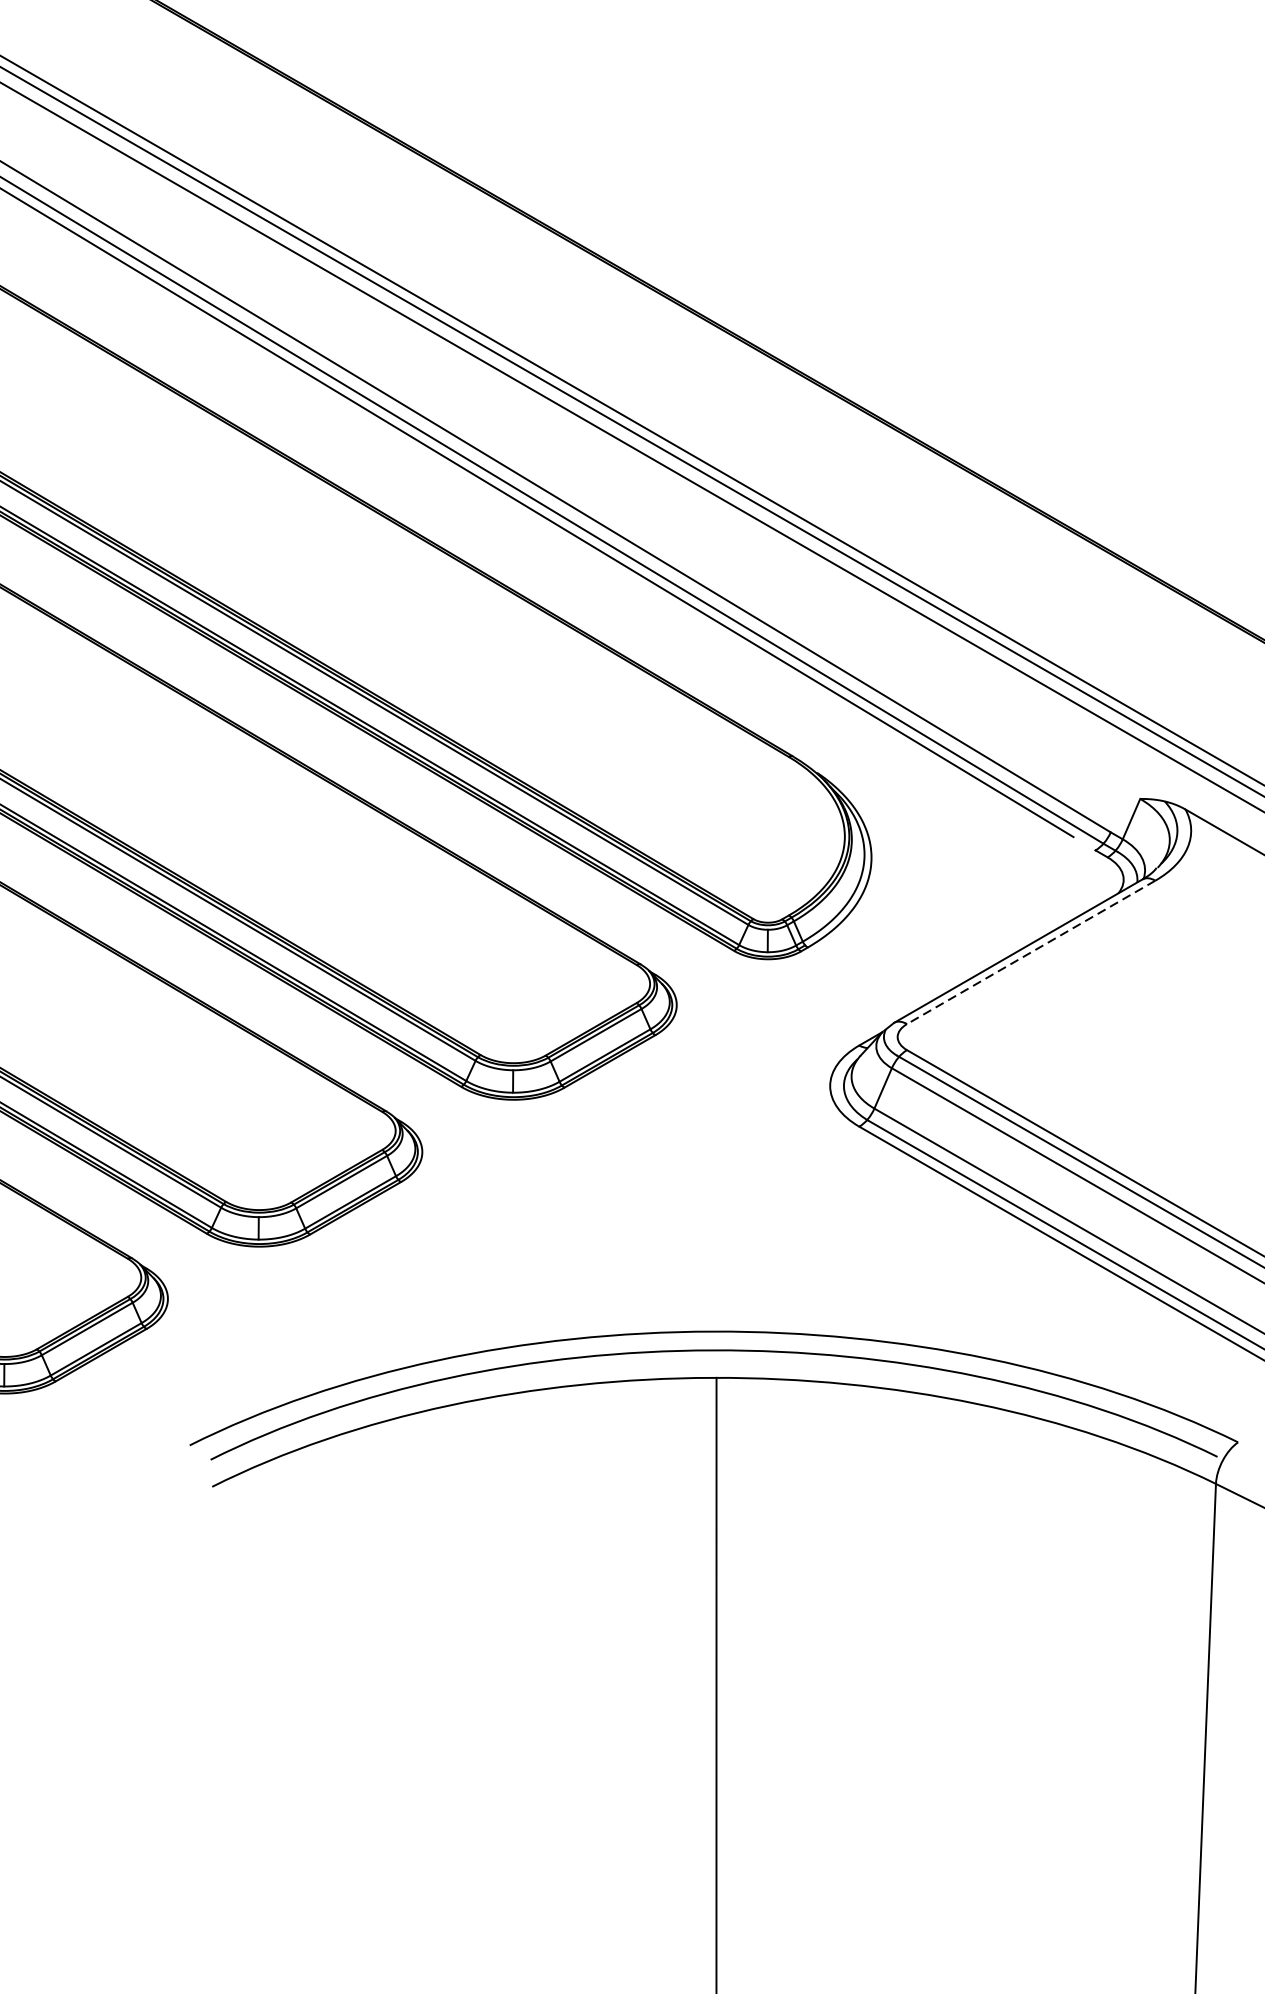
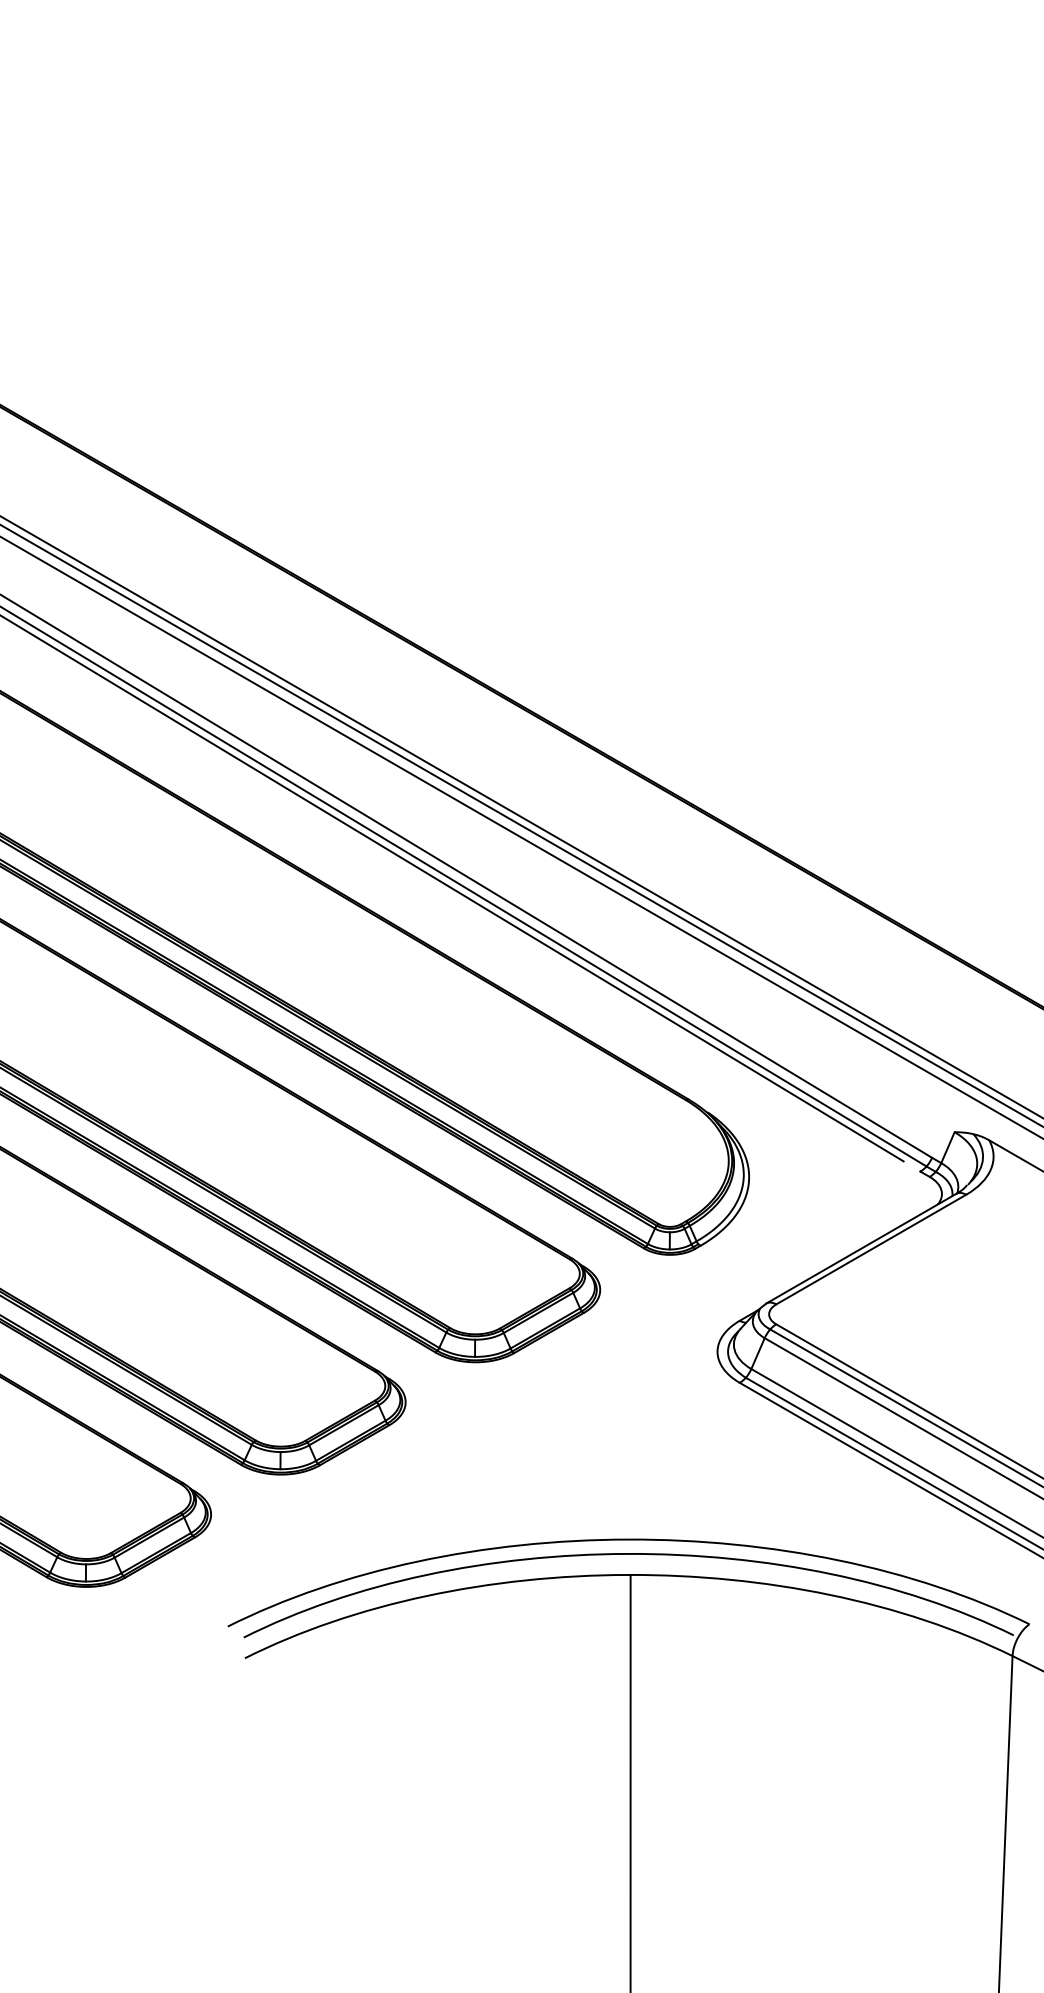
line: (1031, 952) -> (871, 1249), dashed -> solid

